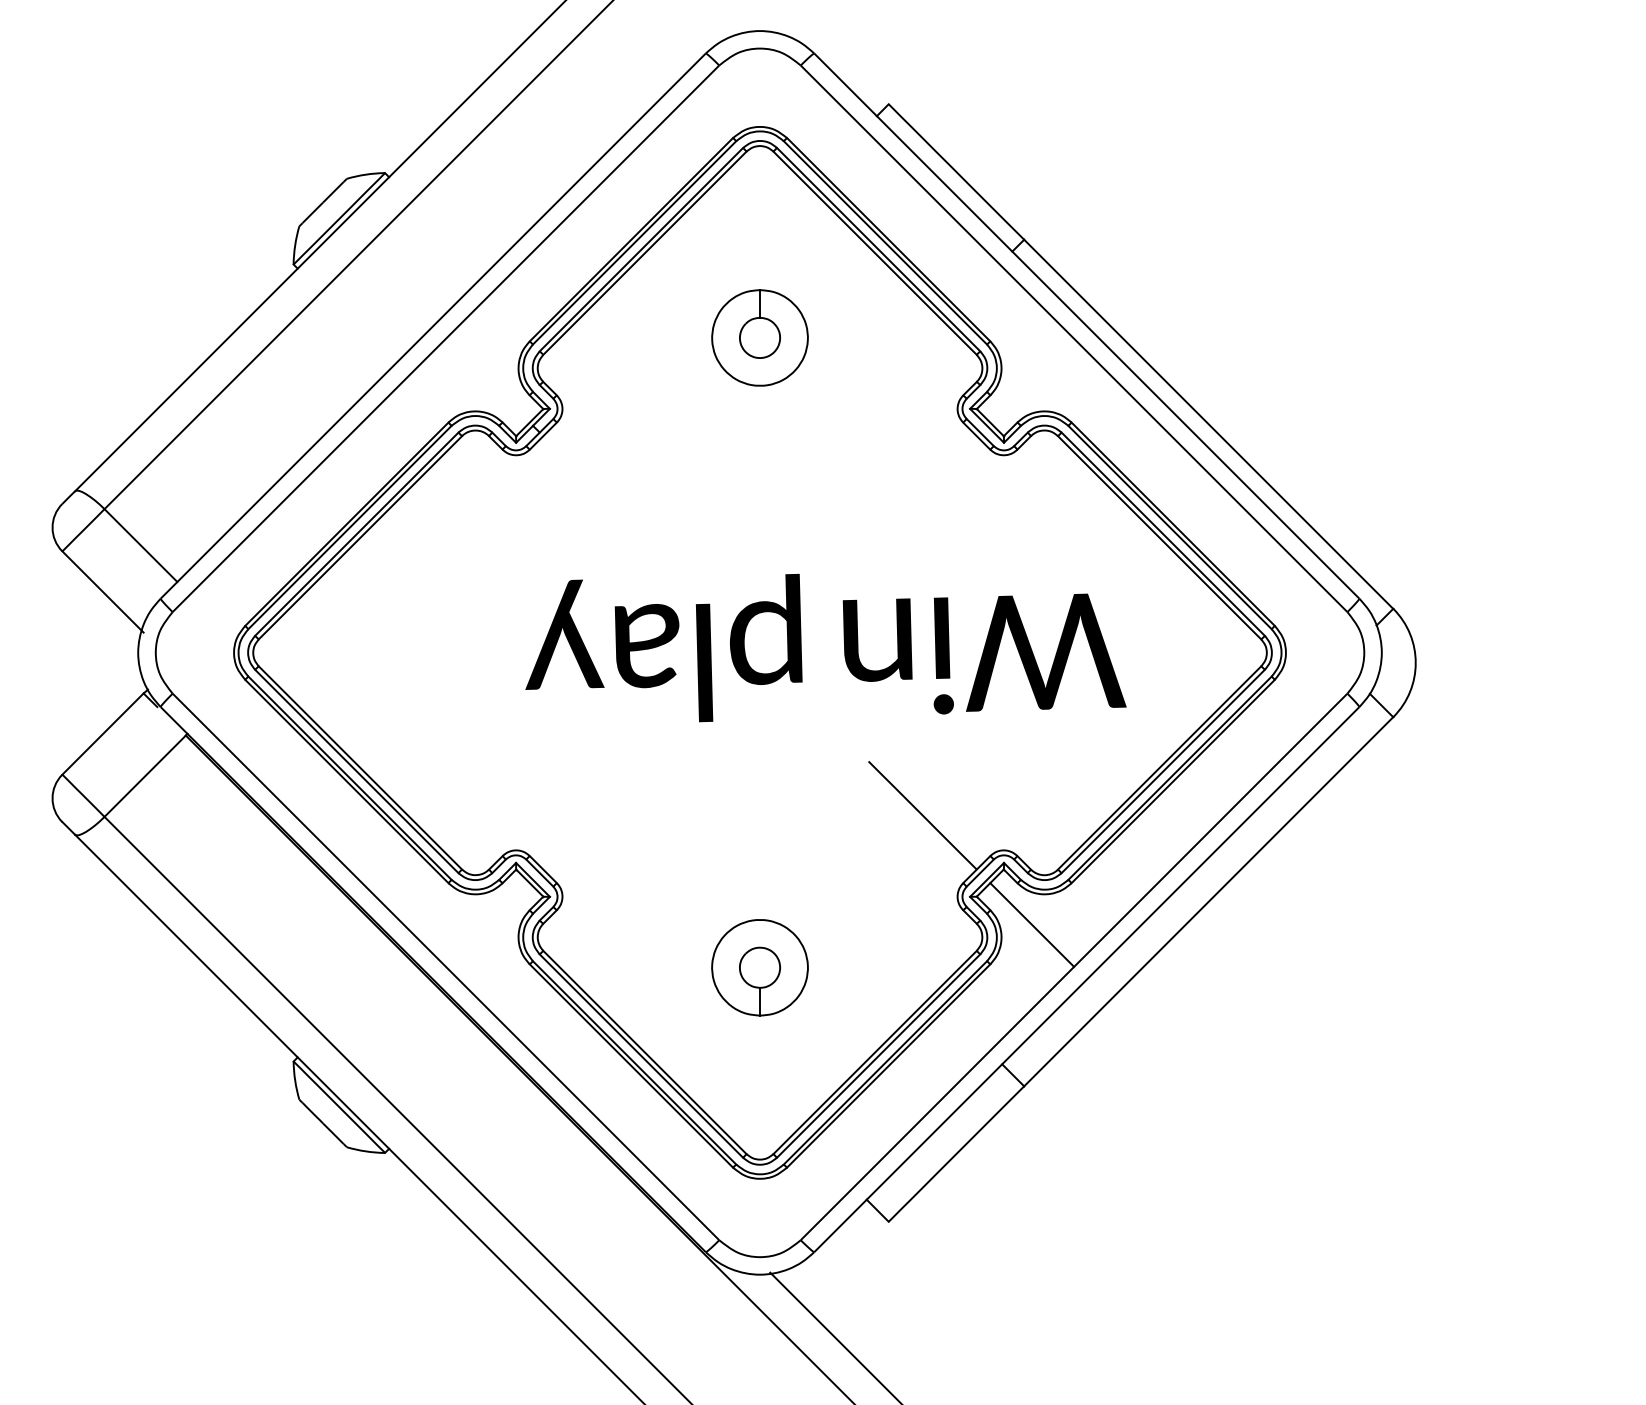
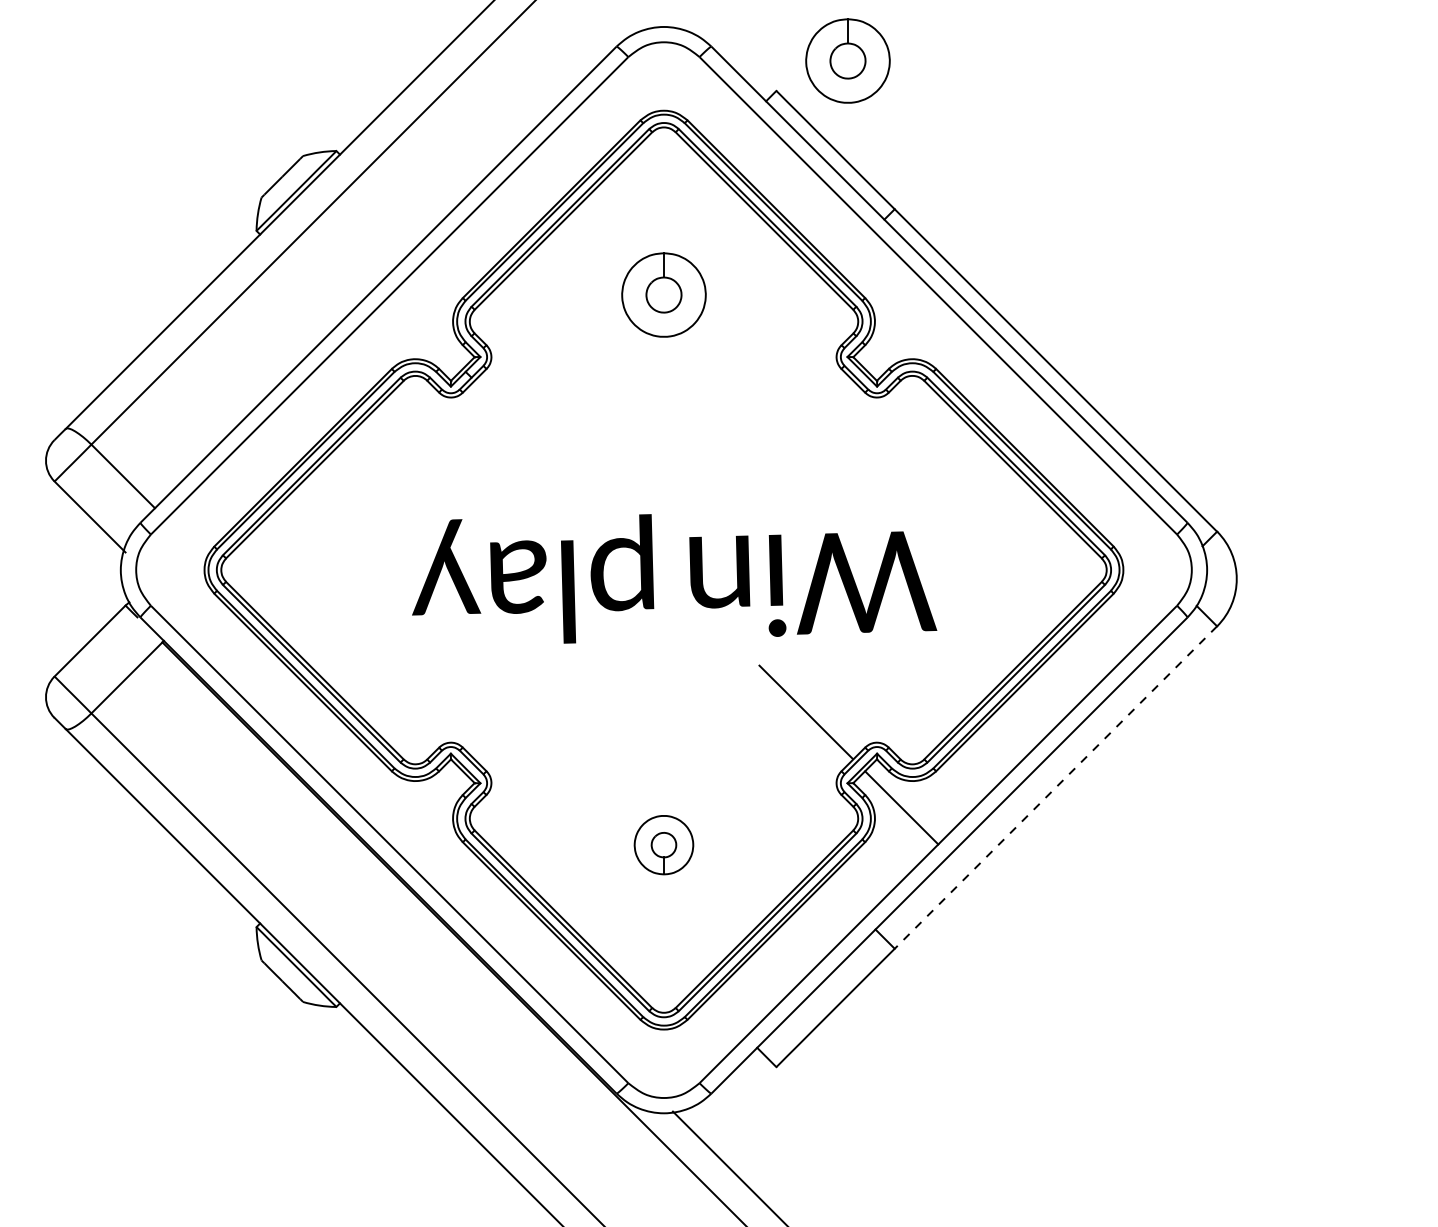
part: (970, 69) -> (847, 60), added
text: (825, 647) -> (674, 578), moved
line: (1208, 901) -> (1055, 787), solid -> dashed
part: (759, 966) -> (663, 844), size x0.7

